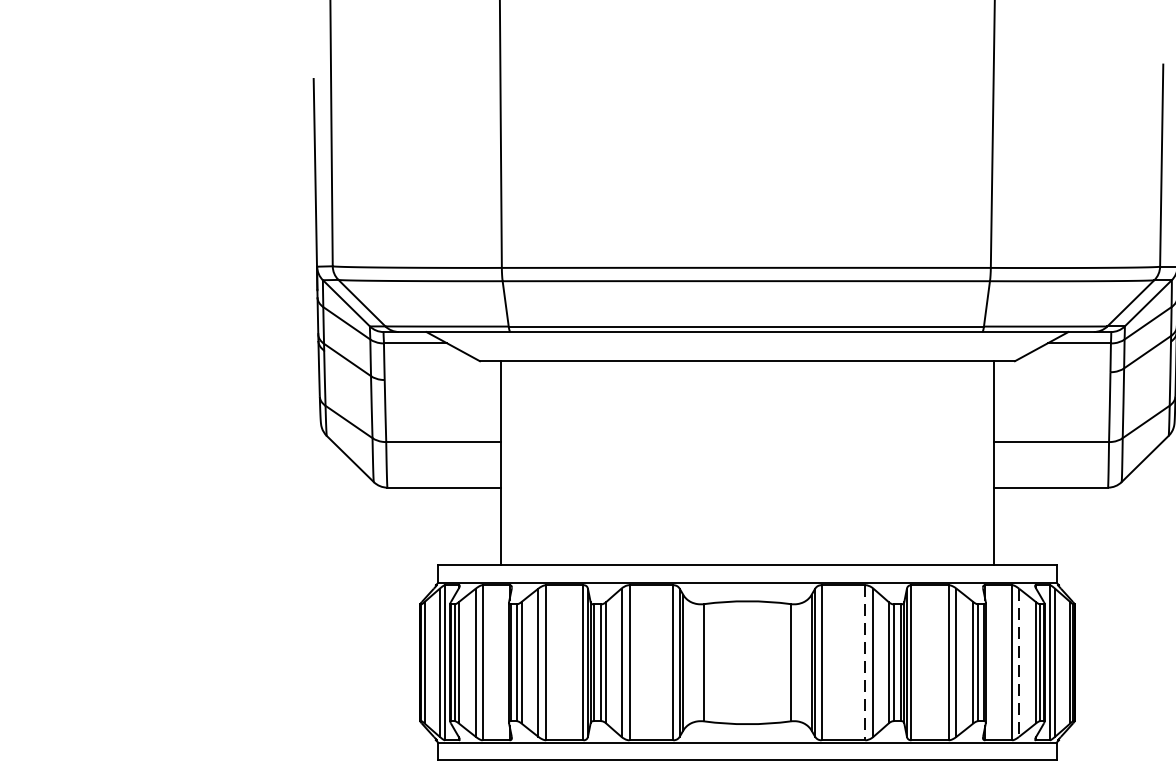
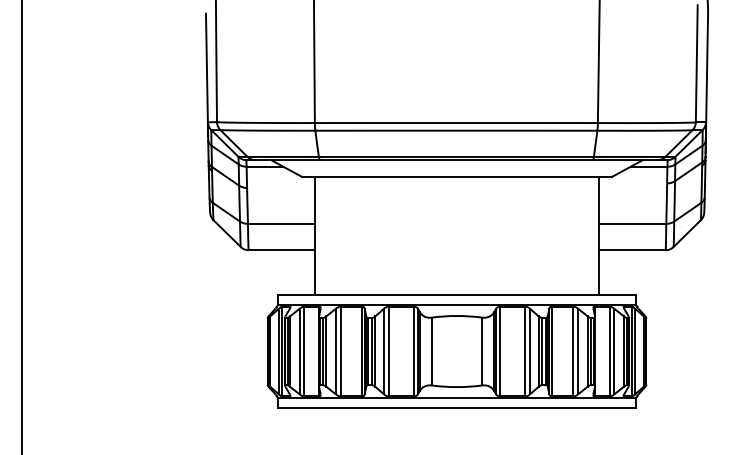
line: (865, 662) -> (525, 351), dashed -> solid
line: (1019, 662) -> (614, 351), dashed -> solid

